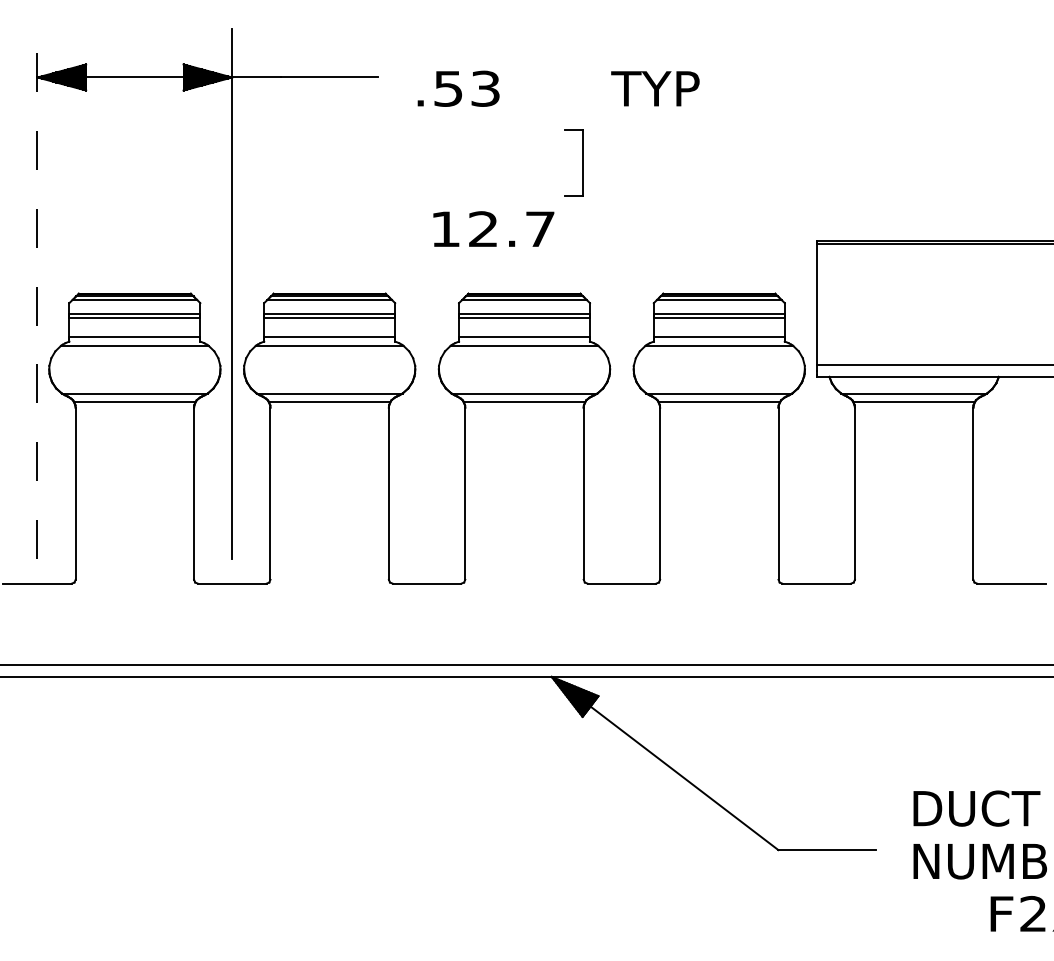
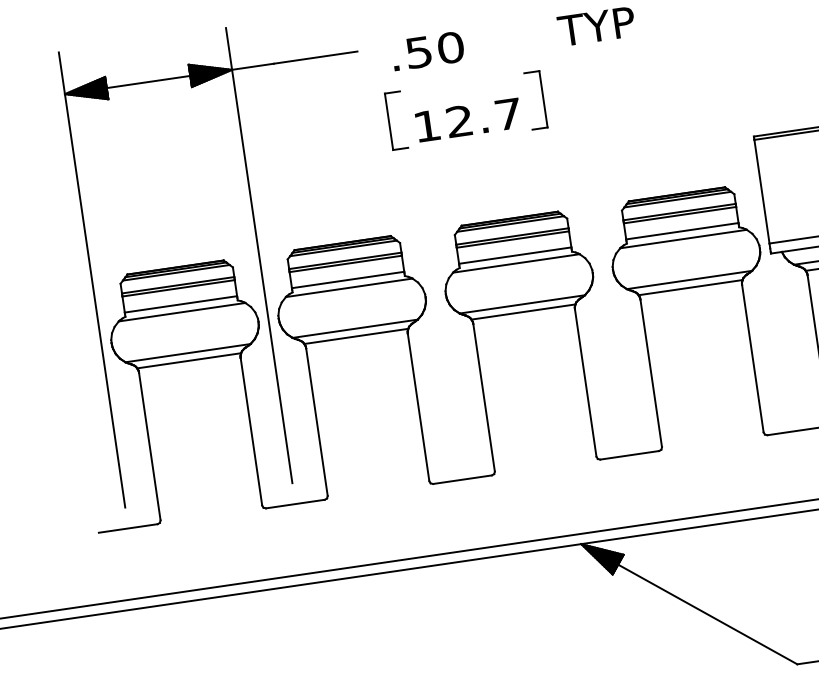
text: (485, 88) -> (450, 47), .53 -> .50
part: (403, 162) -> (389, 121), added
text: (493, 228) -> (468, 119), moved
line: (37, 293) -> (92, 279), dashed -> solid

